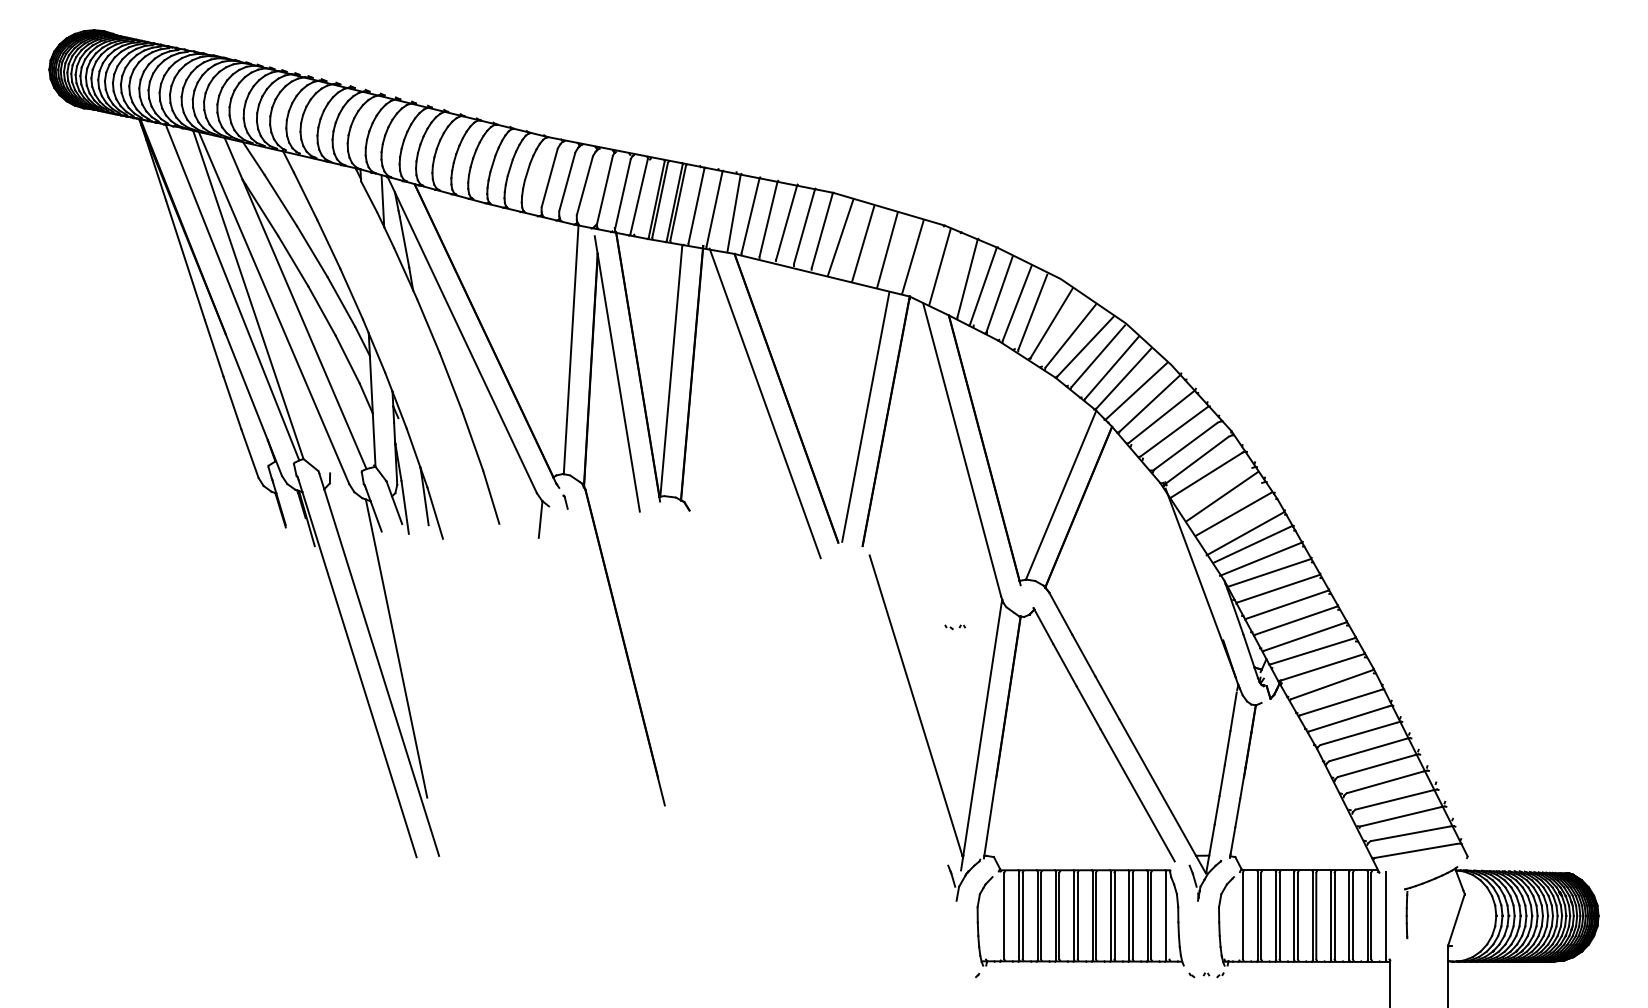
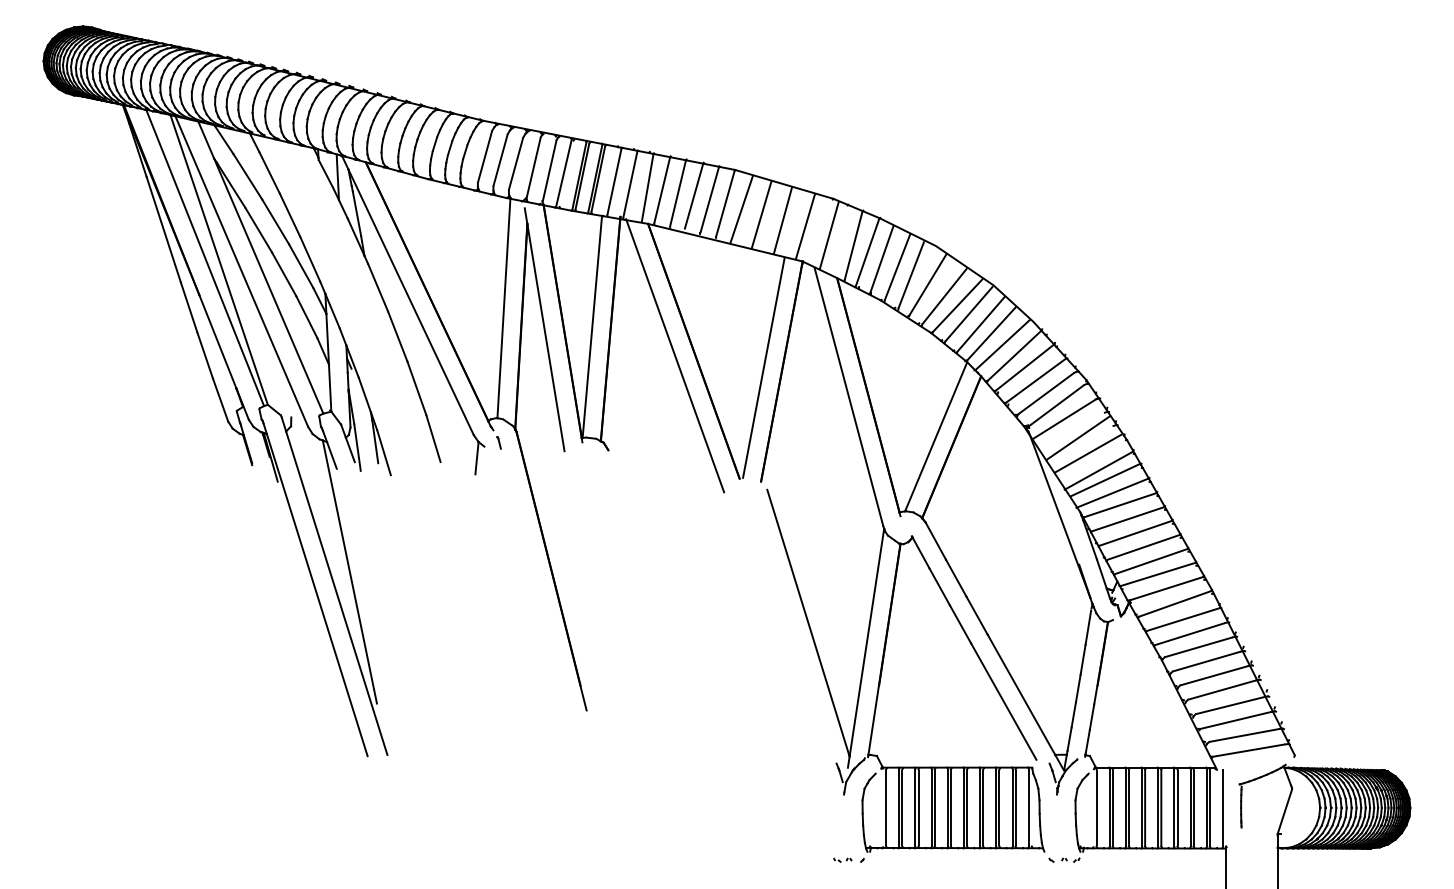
part: (954, 626) -> (842, 859), moved

